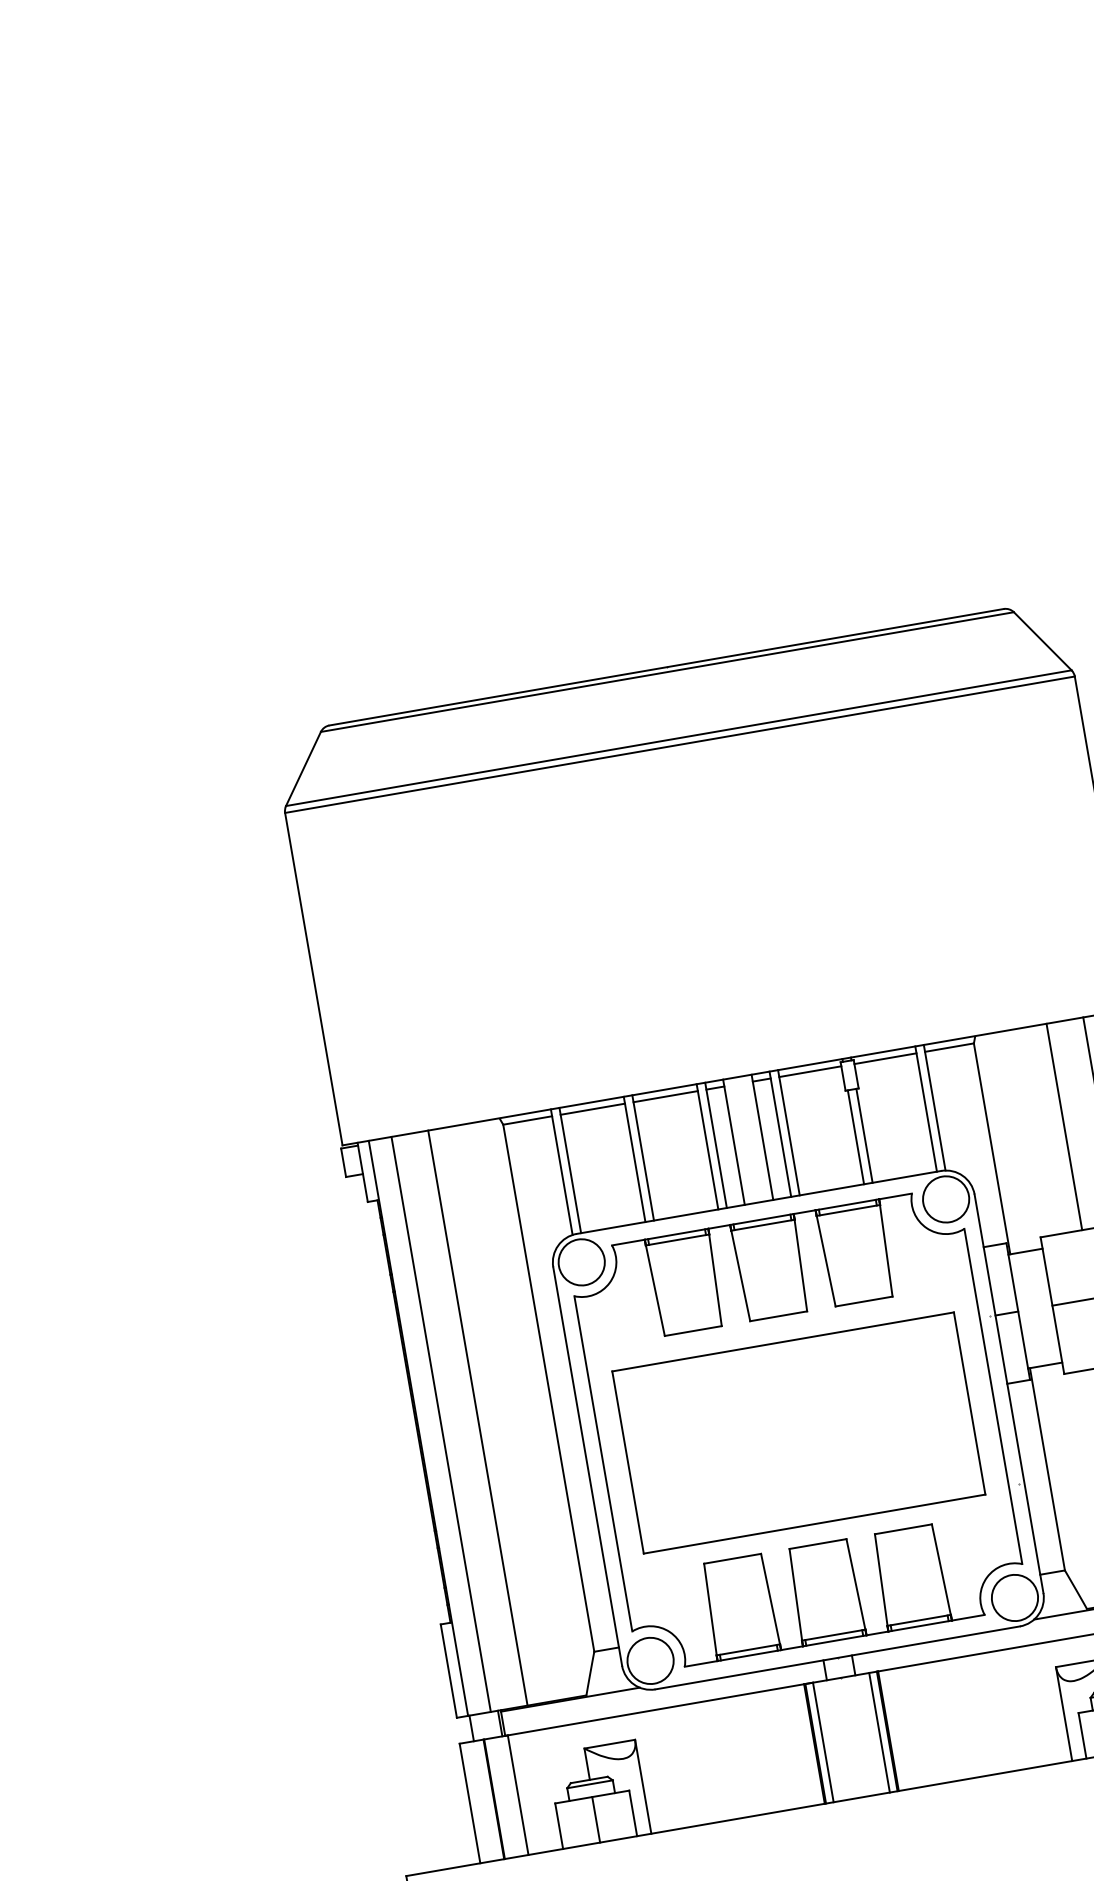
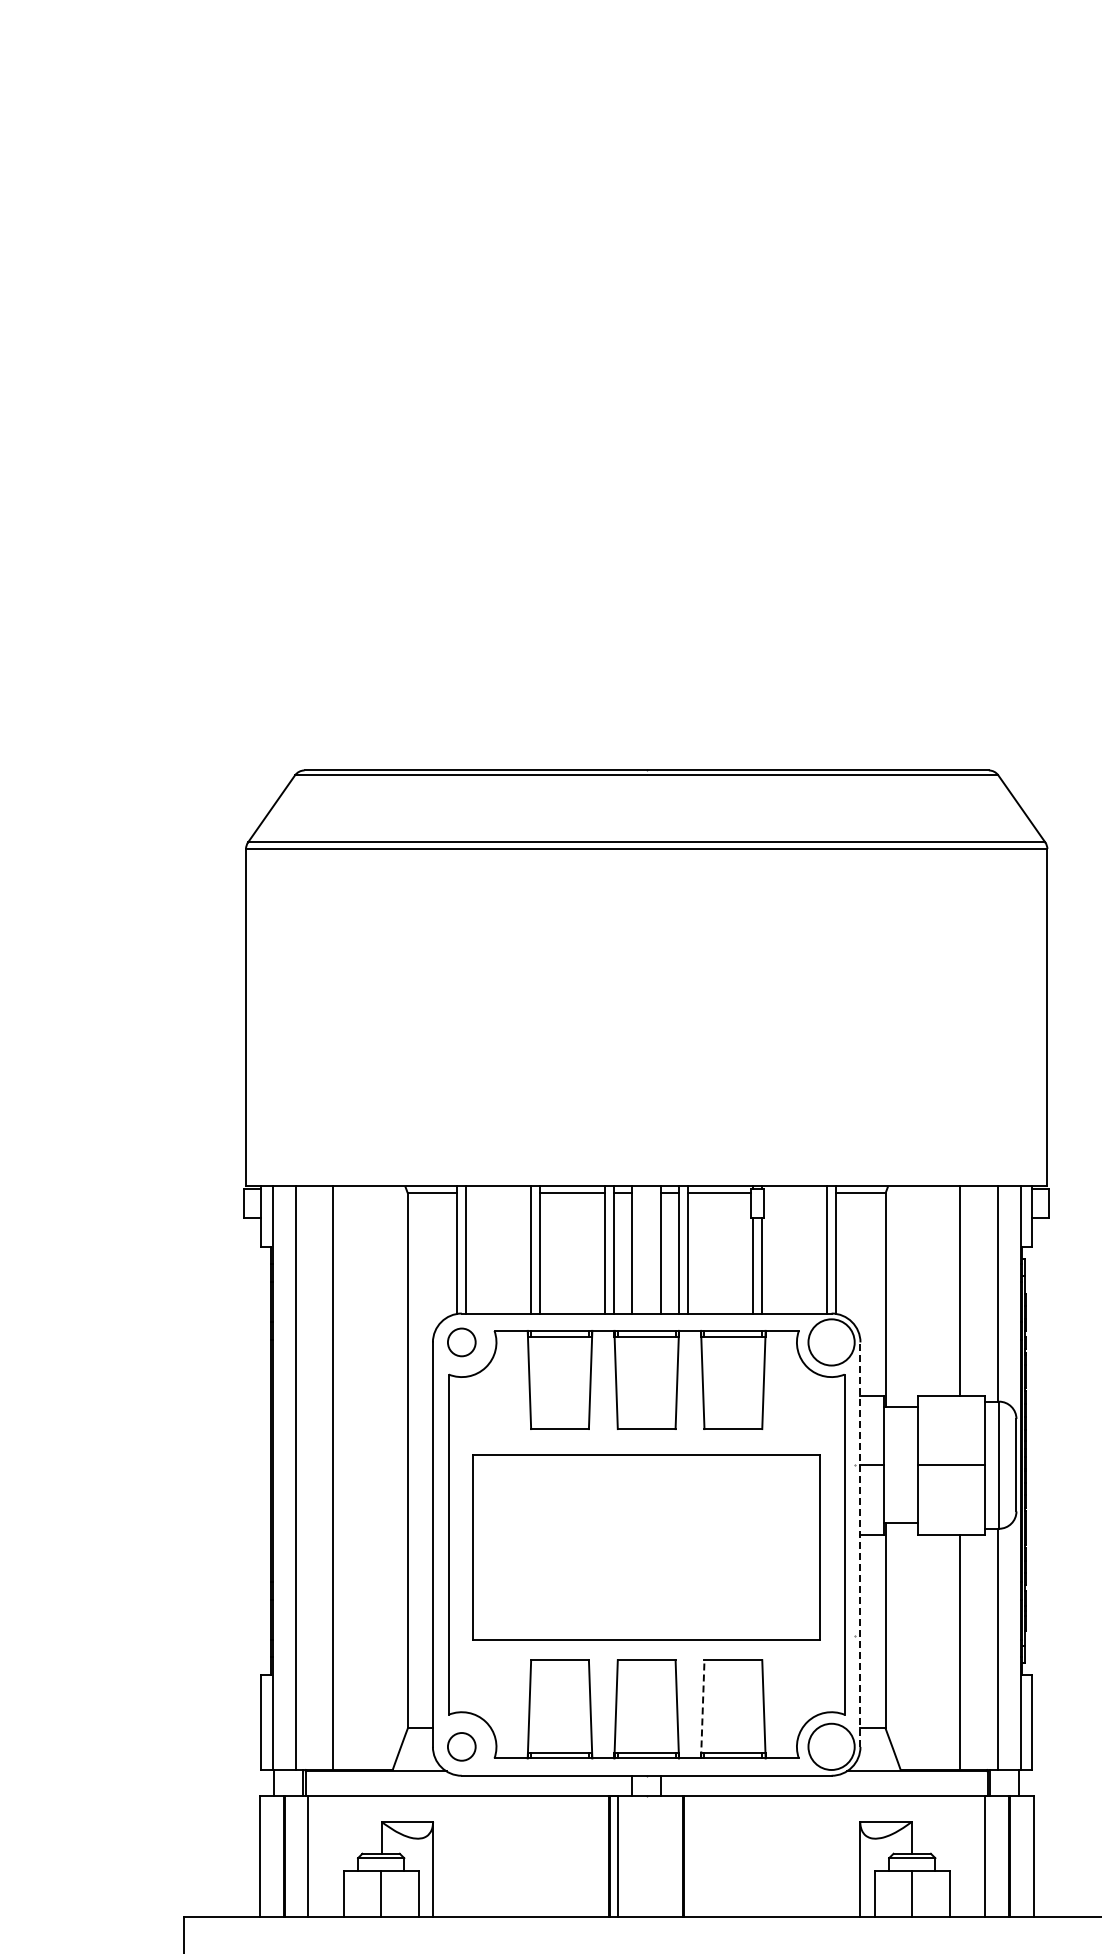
line: (885, 1058) -> (795, 1193), removed
line: (592, 1109) -> (498, 1193), removed
circle: (581, 1262) -> (461, 1342), size x0.6
line: (1009, 1393) -> (860, 1544), solid -> dashed
line: (881, 1582) -> (702, 1708), solid -> dashed
circle: (650, 1660) -> (461, 1746), size x0.6
line: (879, 1732) -> (675, 1856), removed

